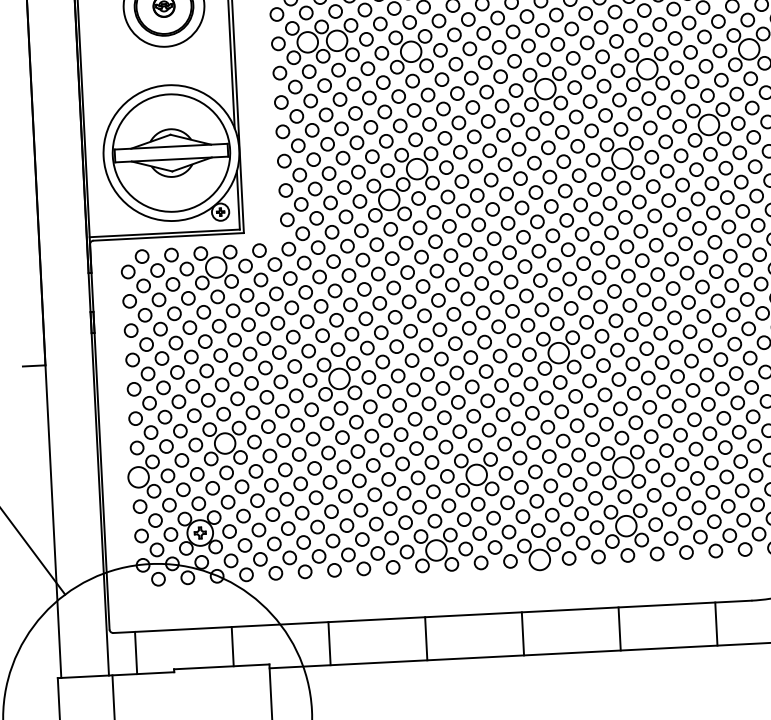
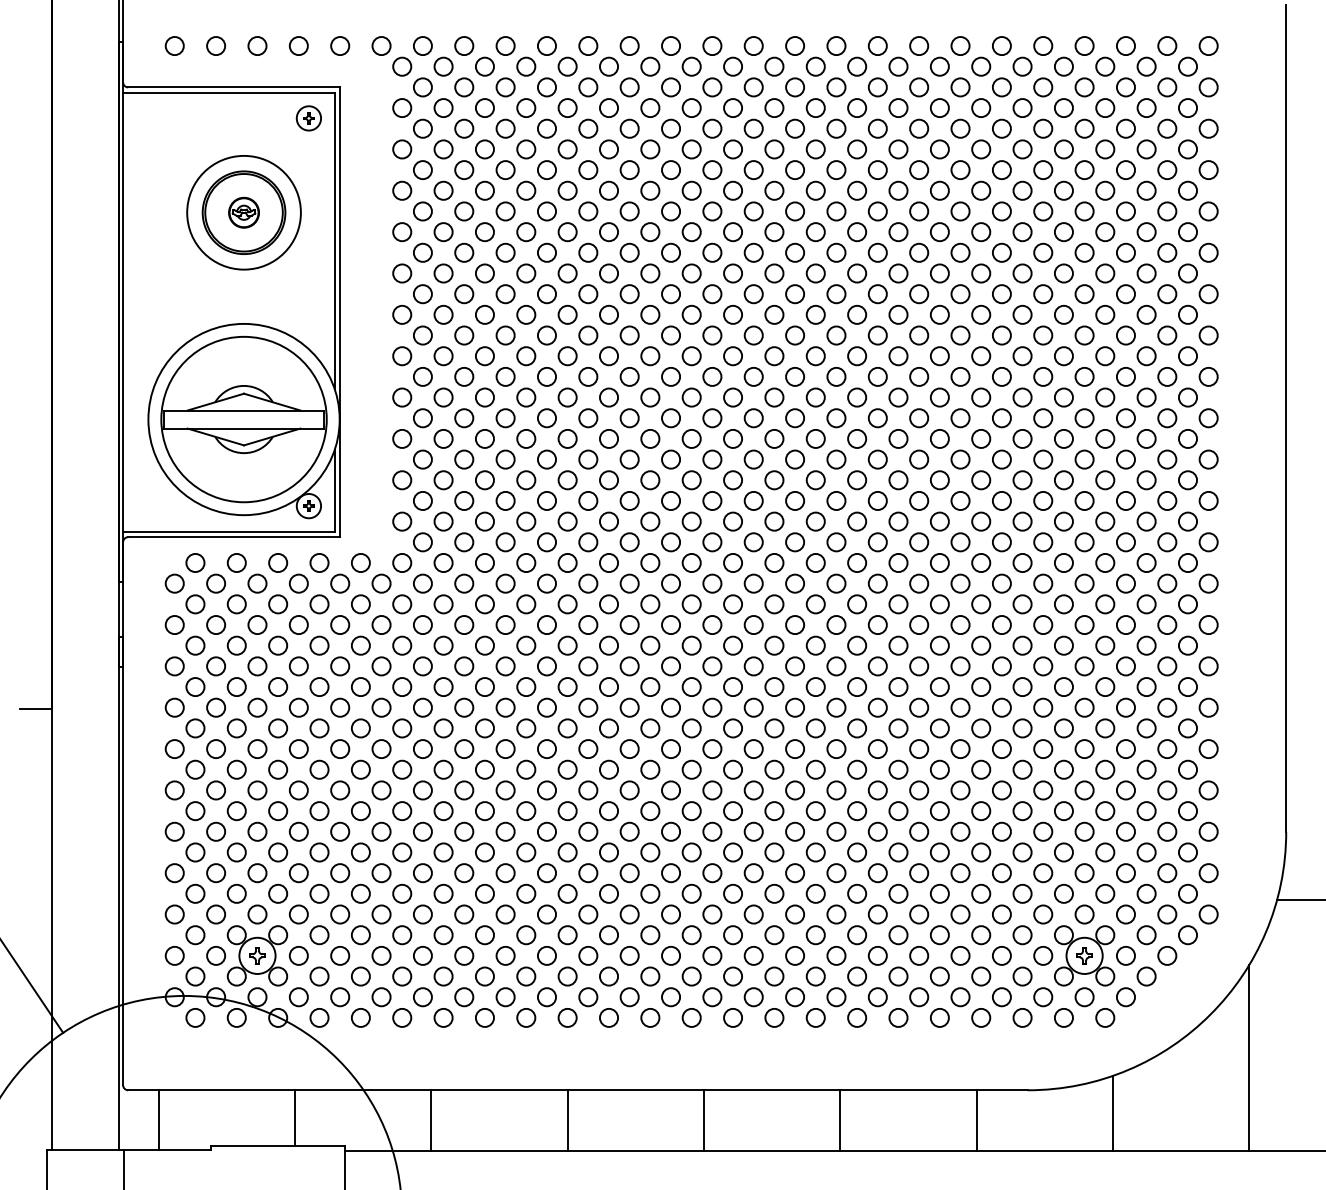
circle: (336, 40) -> (484, 273), size x0.62
circle: (307, 42) -> (443, 273), size x0.62
circle: (748, 49) -> (1063, 314), size x0.62
circle: (411, 52) -> (588, 294), size x0.62
circle: (647, 69) -> (919, 335), size x0.62
circle: (545, 89) -> (774, 356), size x0.62
circle: (708, 125) -> (1001, 418), size x0.62
circle: (622, 158) -> (877, 459), size x0.62
circle: (417, 169) -> (588, 459), size x0.62
circle: (388, 199) -> (546, 500), size x0.62
circle: (215, 267) -> (298, 583), size x0.62
circle: (558, 353) -> (774, 728), size x0.62
circle: (339, 379) -> (464, 749), size x0.62
circle: (224, 443) -> (298, 831), size x0.62
circle: (623, 467) -> (857, 893), size x0.62
circle: (476, 474) -> (650, 893), size x0.62
circle: (138, 477) -> (174, 873), size x0.62
circle: (626, 526) -> (857, 976), size x0.62
circle: (436, 550) -> (588, 997), size x0.62
circle: (540, 559) -> (733, 1017), size x0.62

